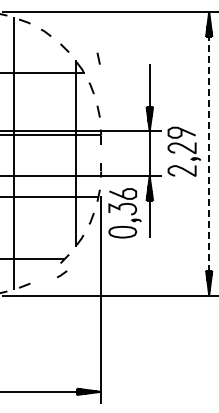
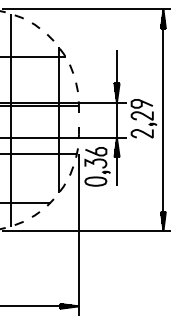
line: (98, 58) -> (76, 45), removed
line: (209, 153) -> (163, 120), dashed -> solid
line: (62, 274) -> (36, 214), moved

